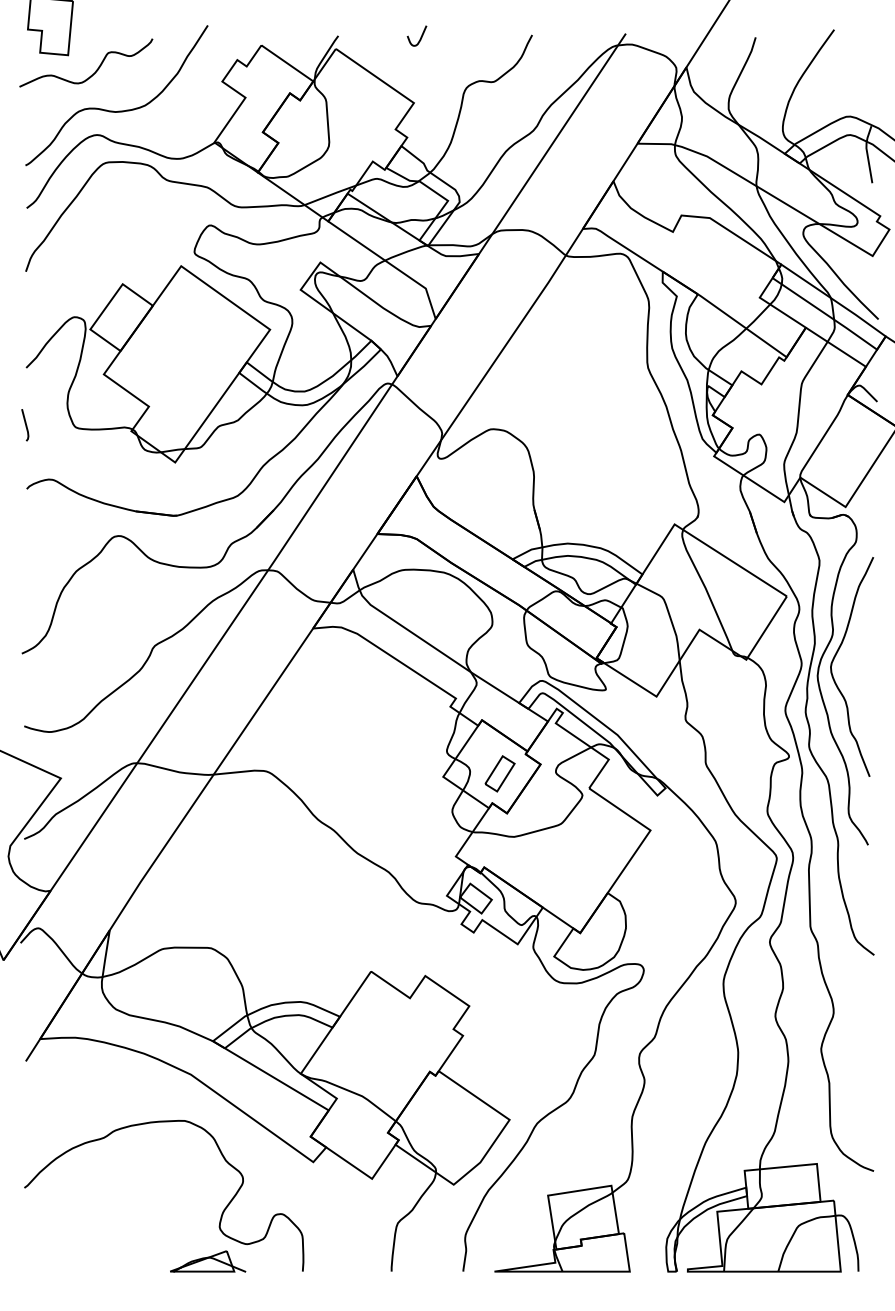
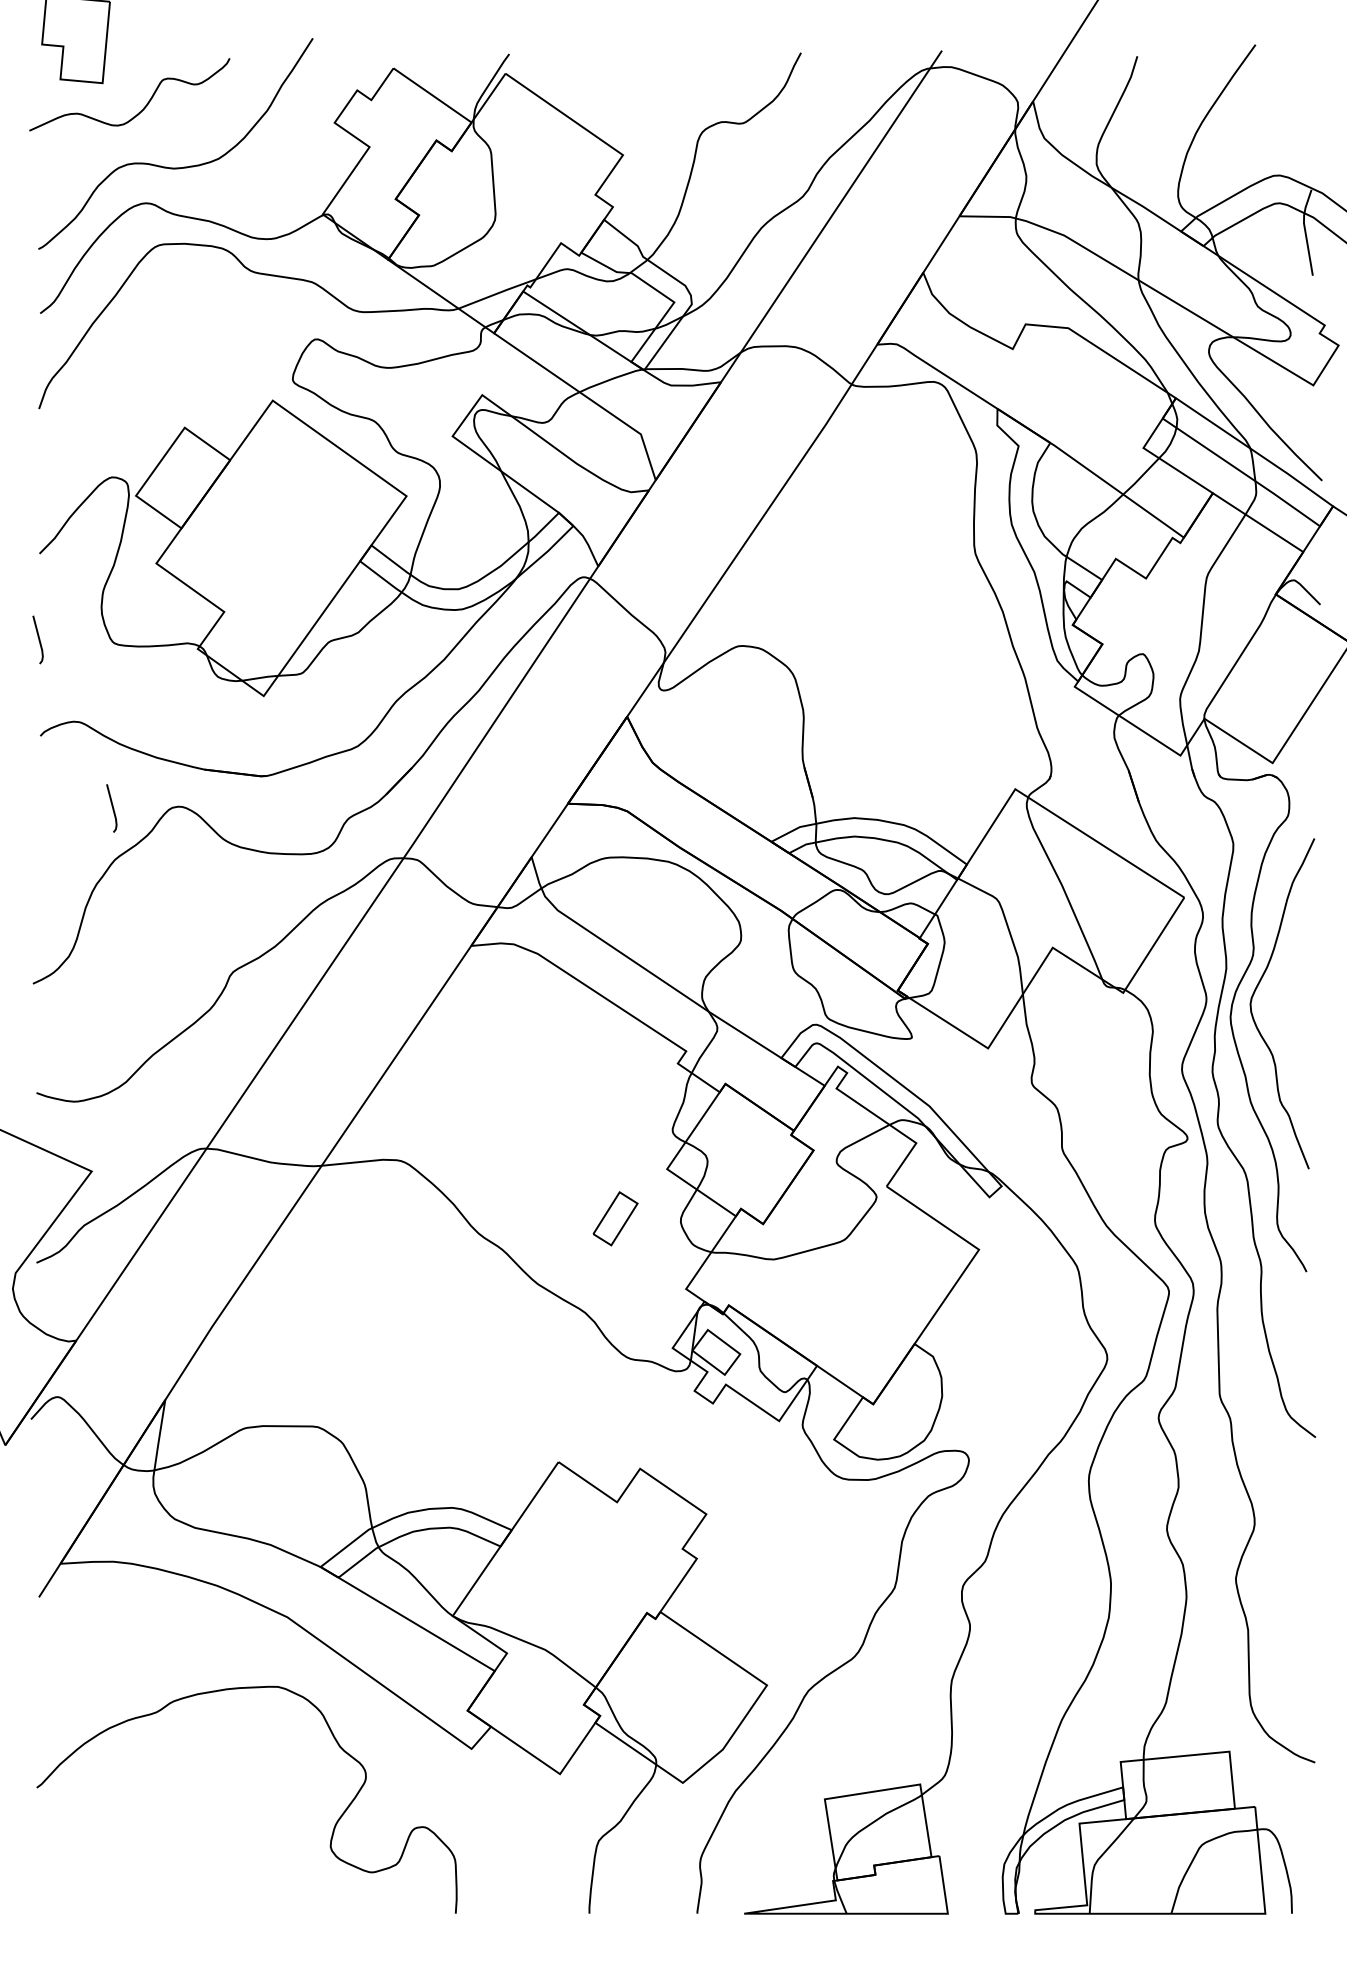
curve: (420, 36) -> (632, 54), removed
line: (74, 537) -> (112, 808), added
part: (499, 773) -> (614, 1218), moved
part: (208, 1261) -> (313, 1898), removed

